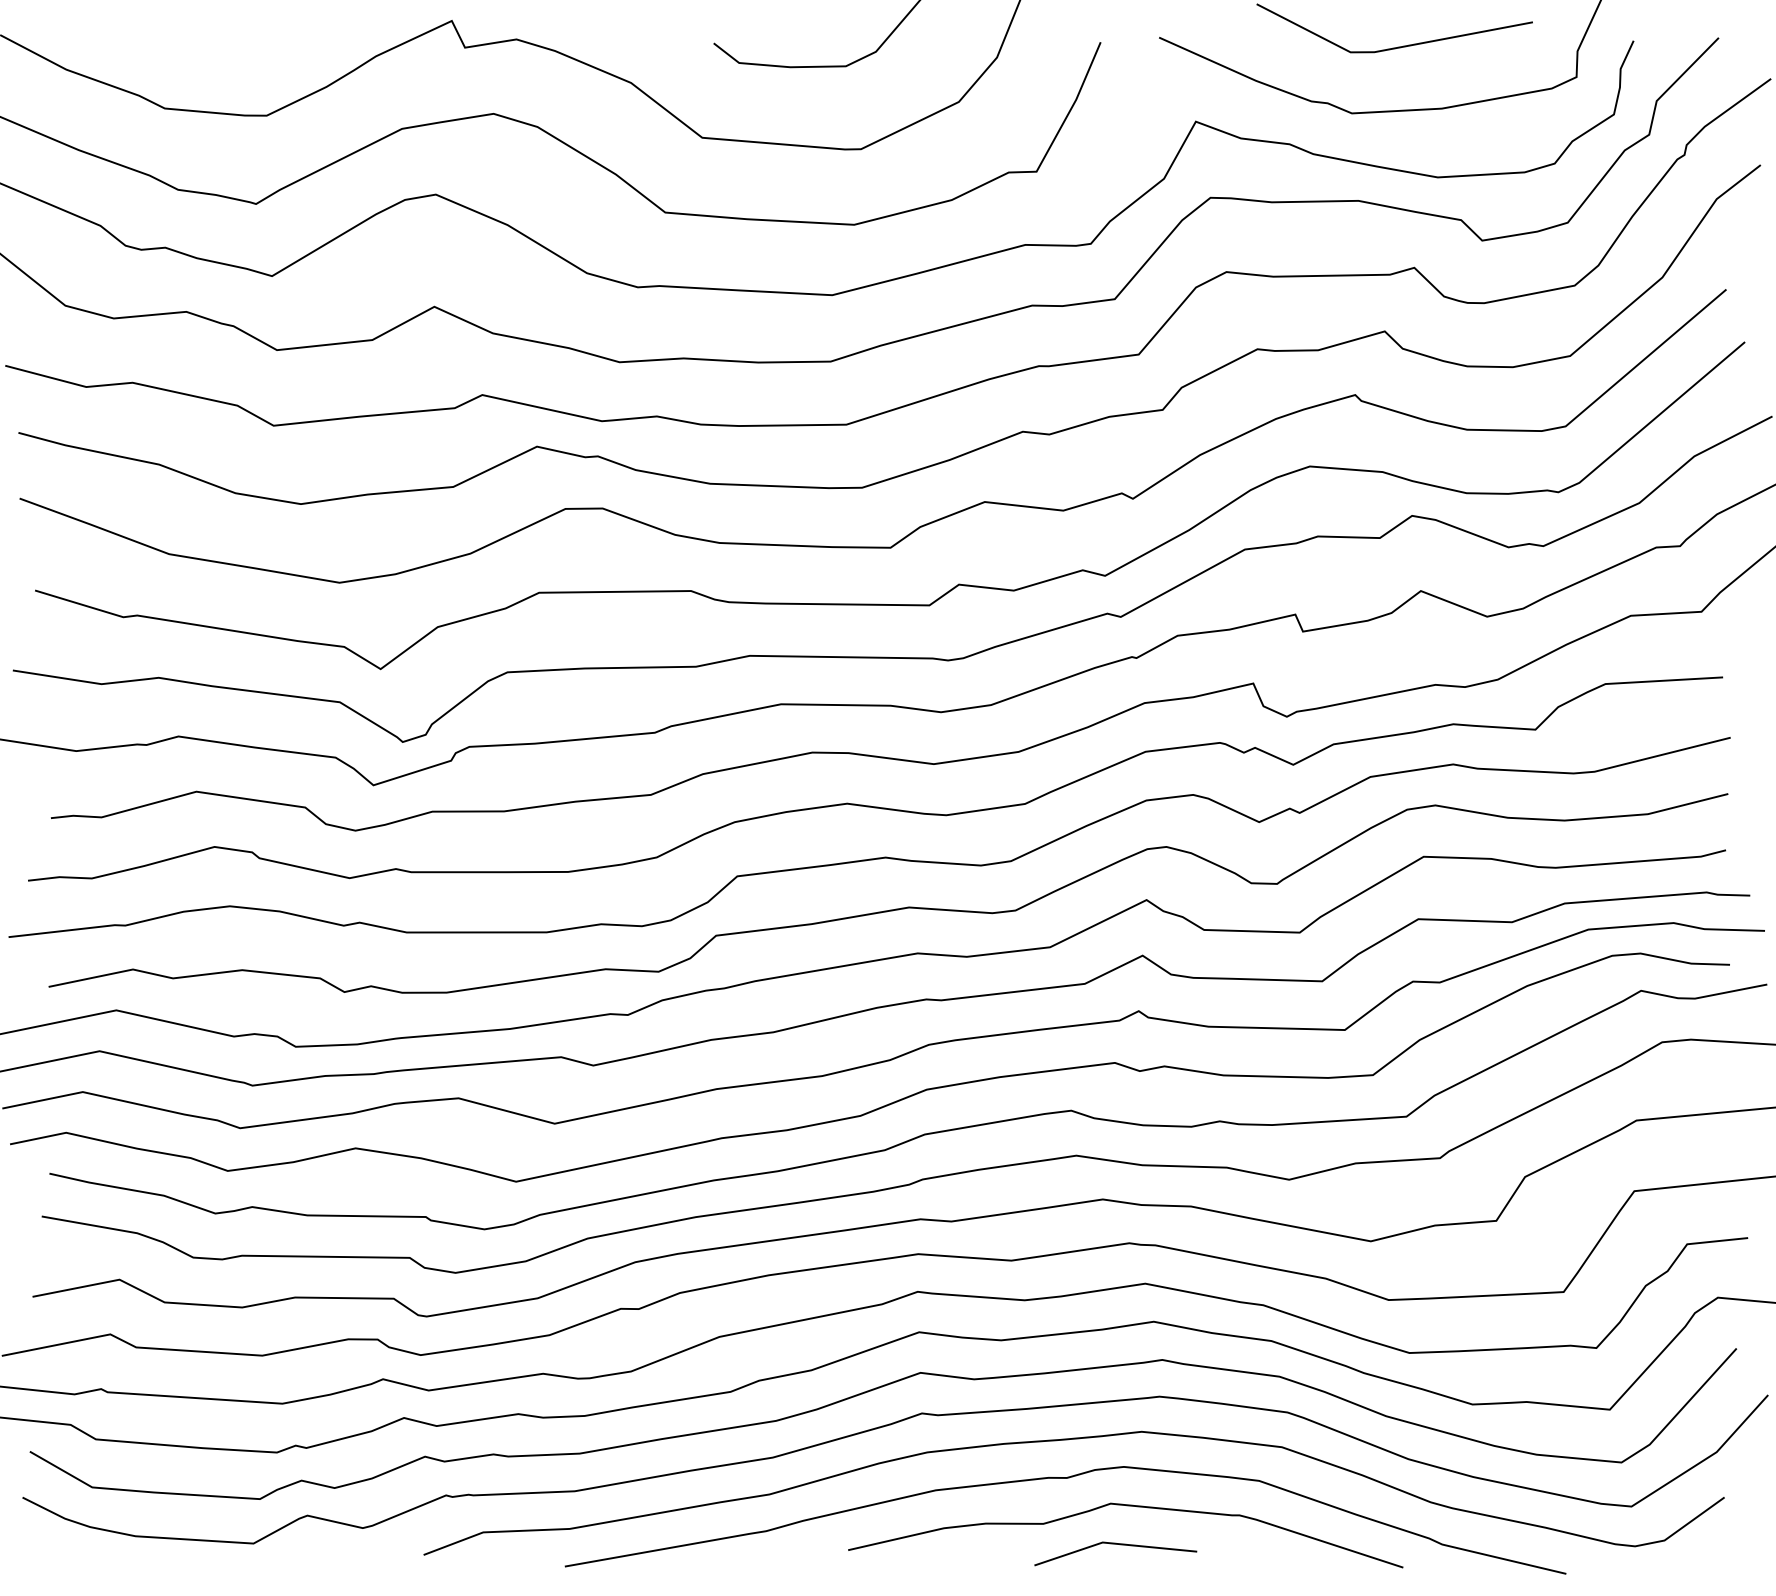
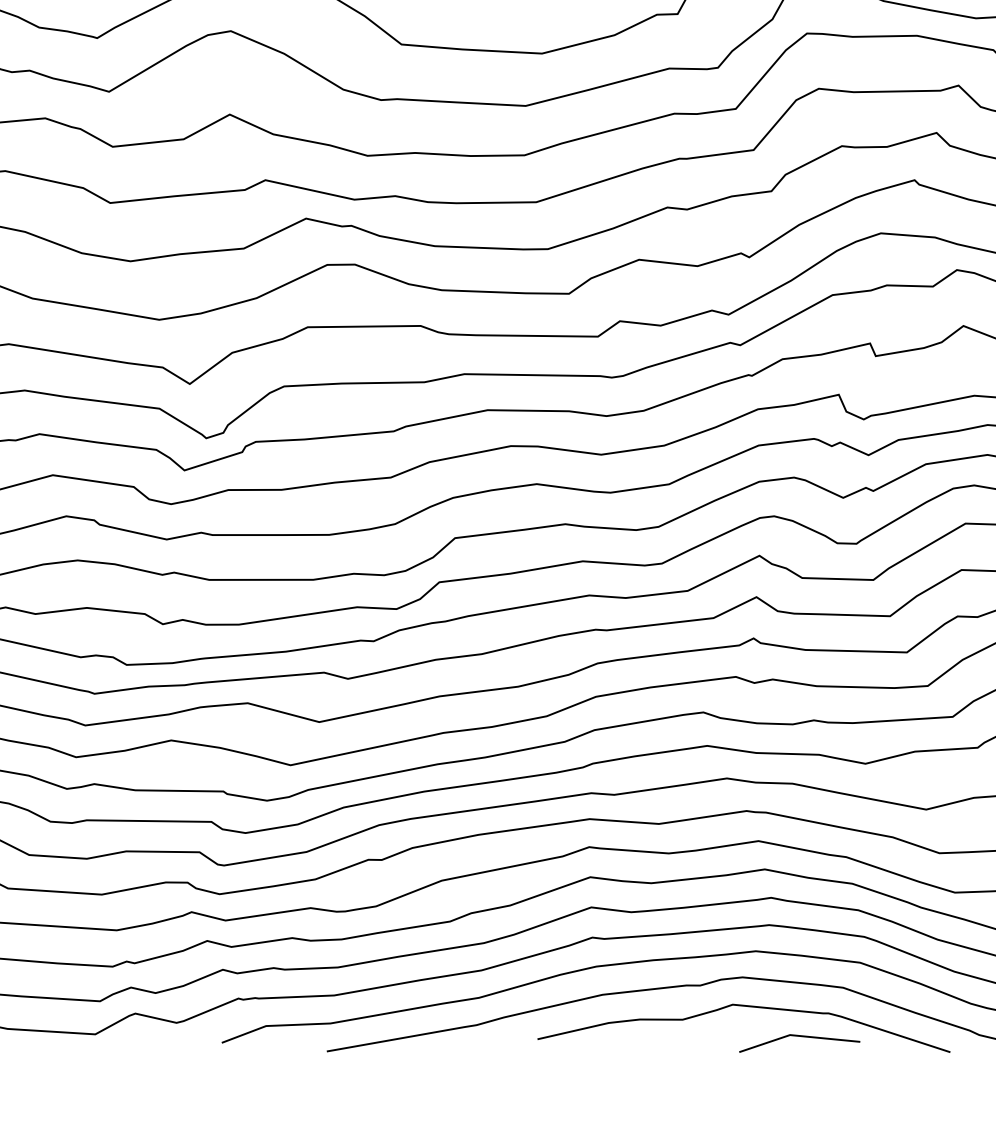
line: (1115, 1544) -> (799, 1036), moved

